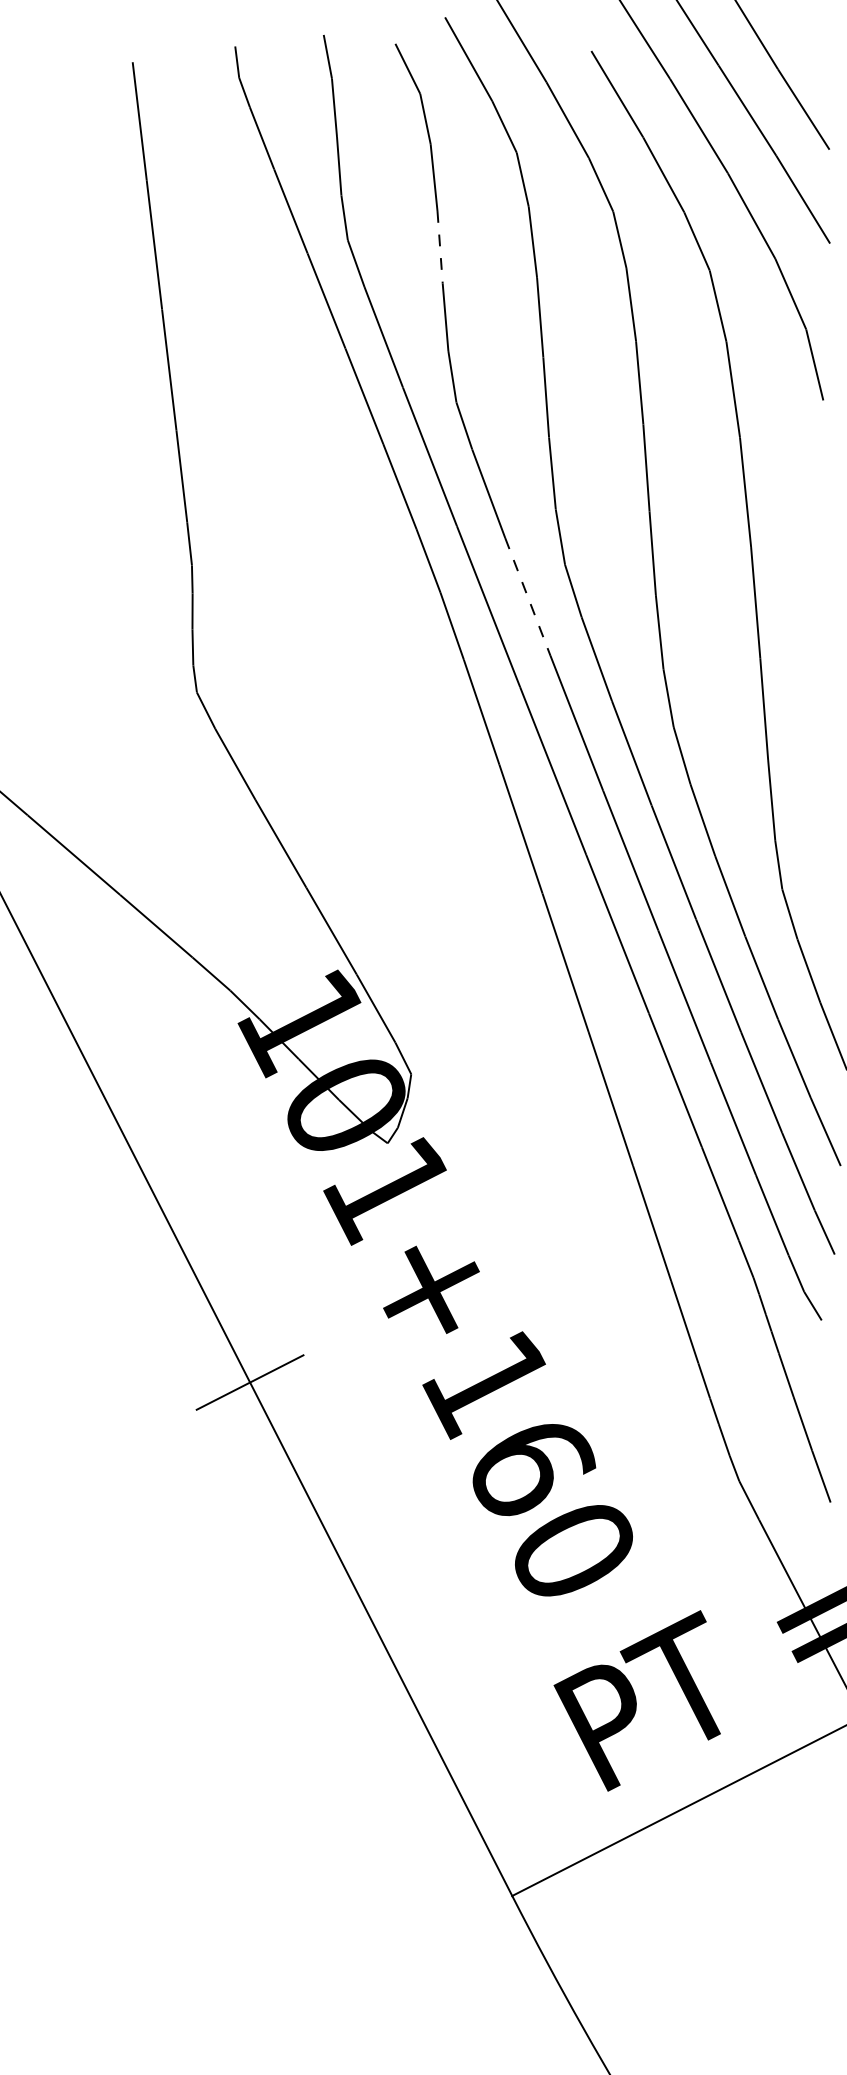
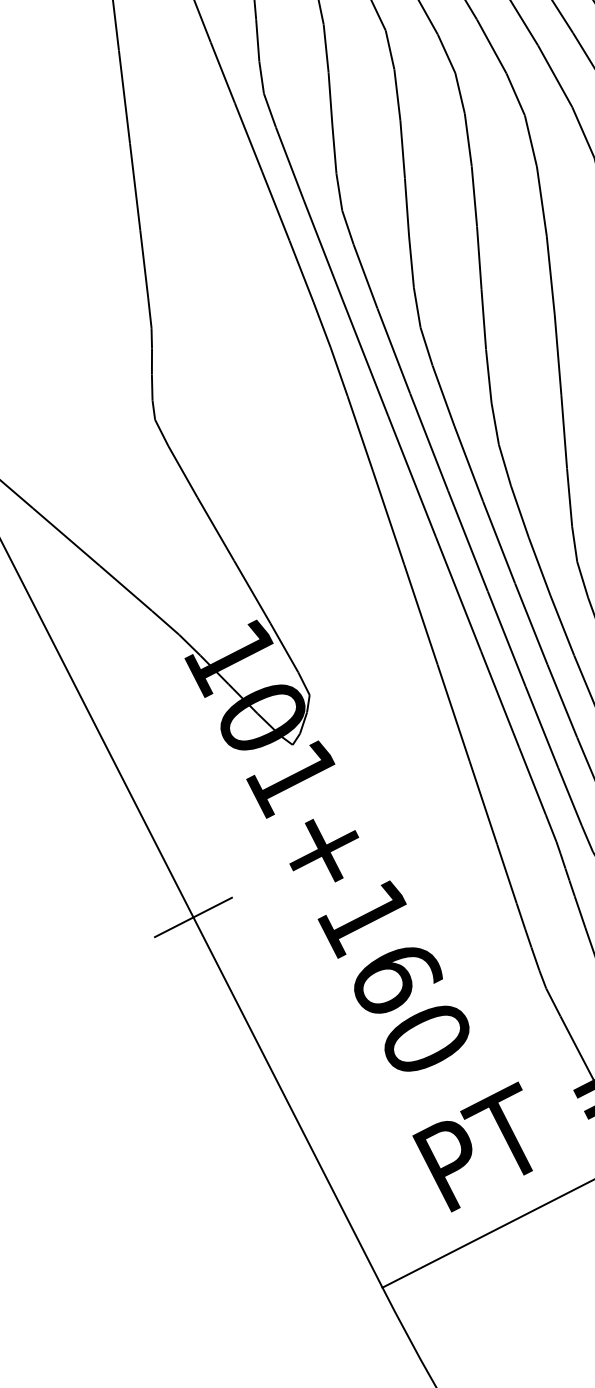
line: (440, 247) -> (330, 98), dashed -> solid
line: (528, 597) -> (394, 351), dashed -> solid

